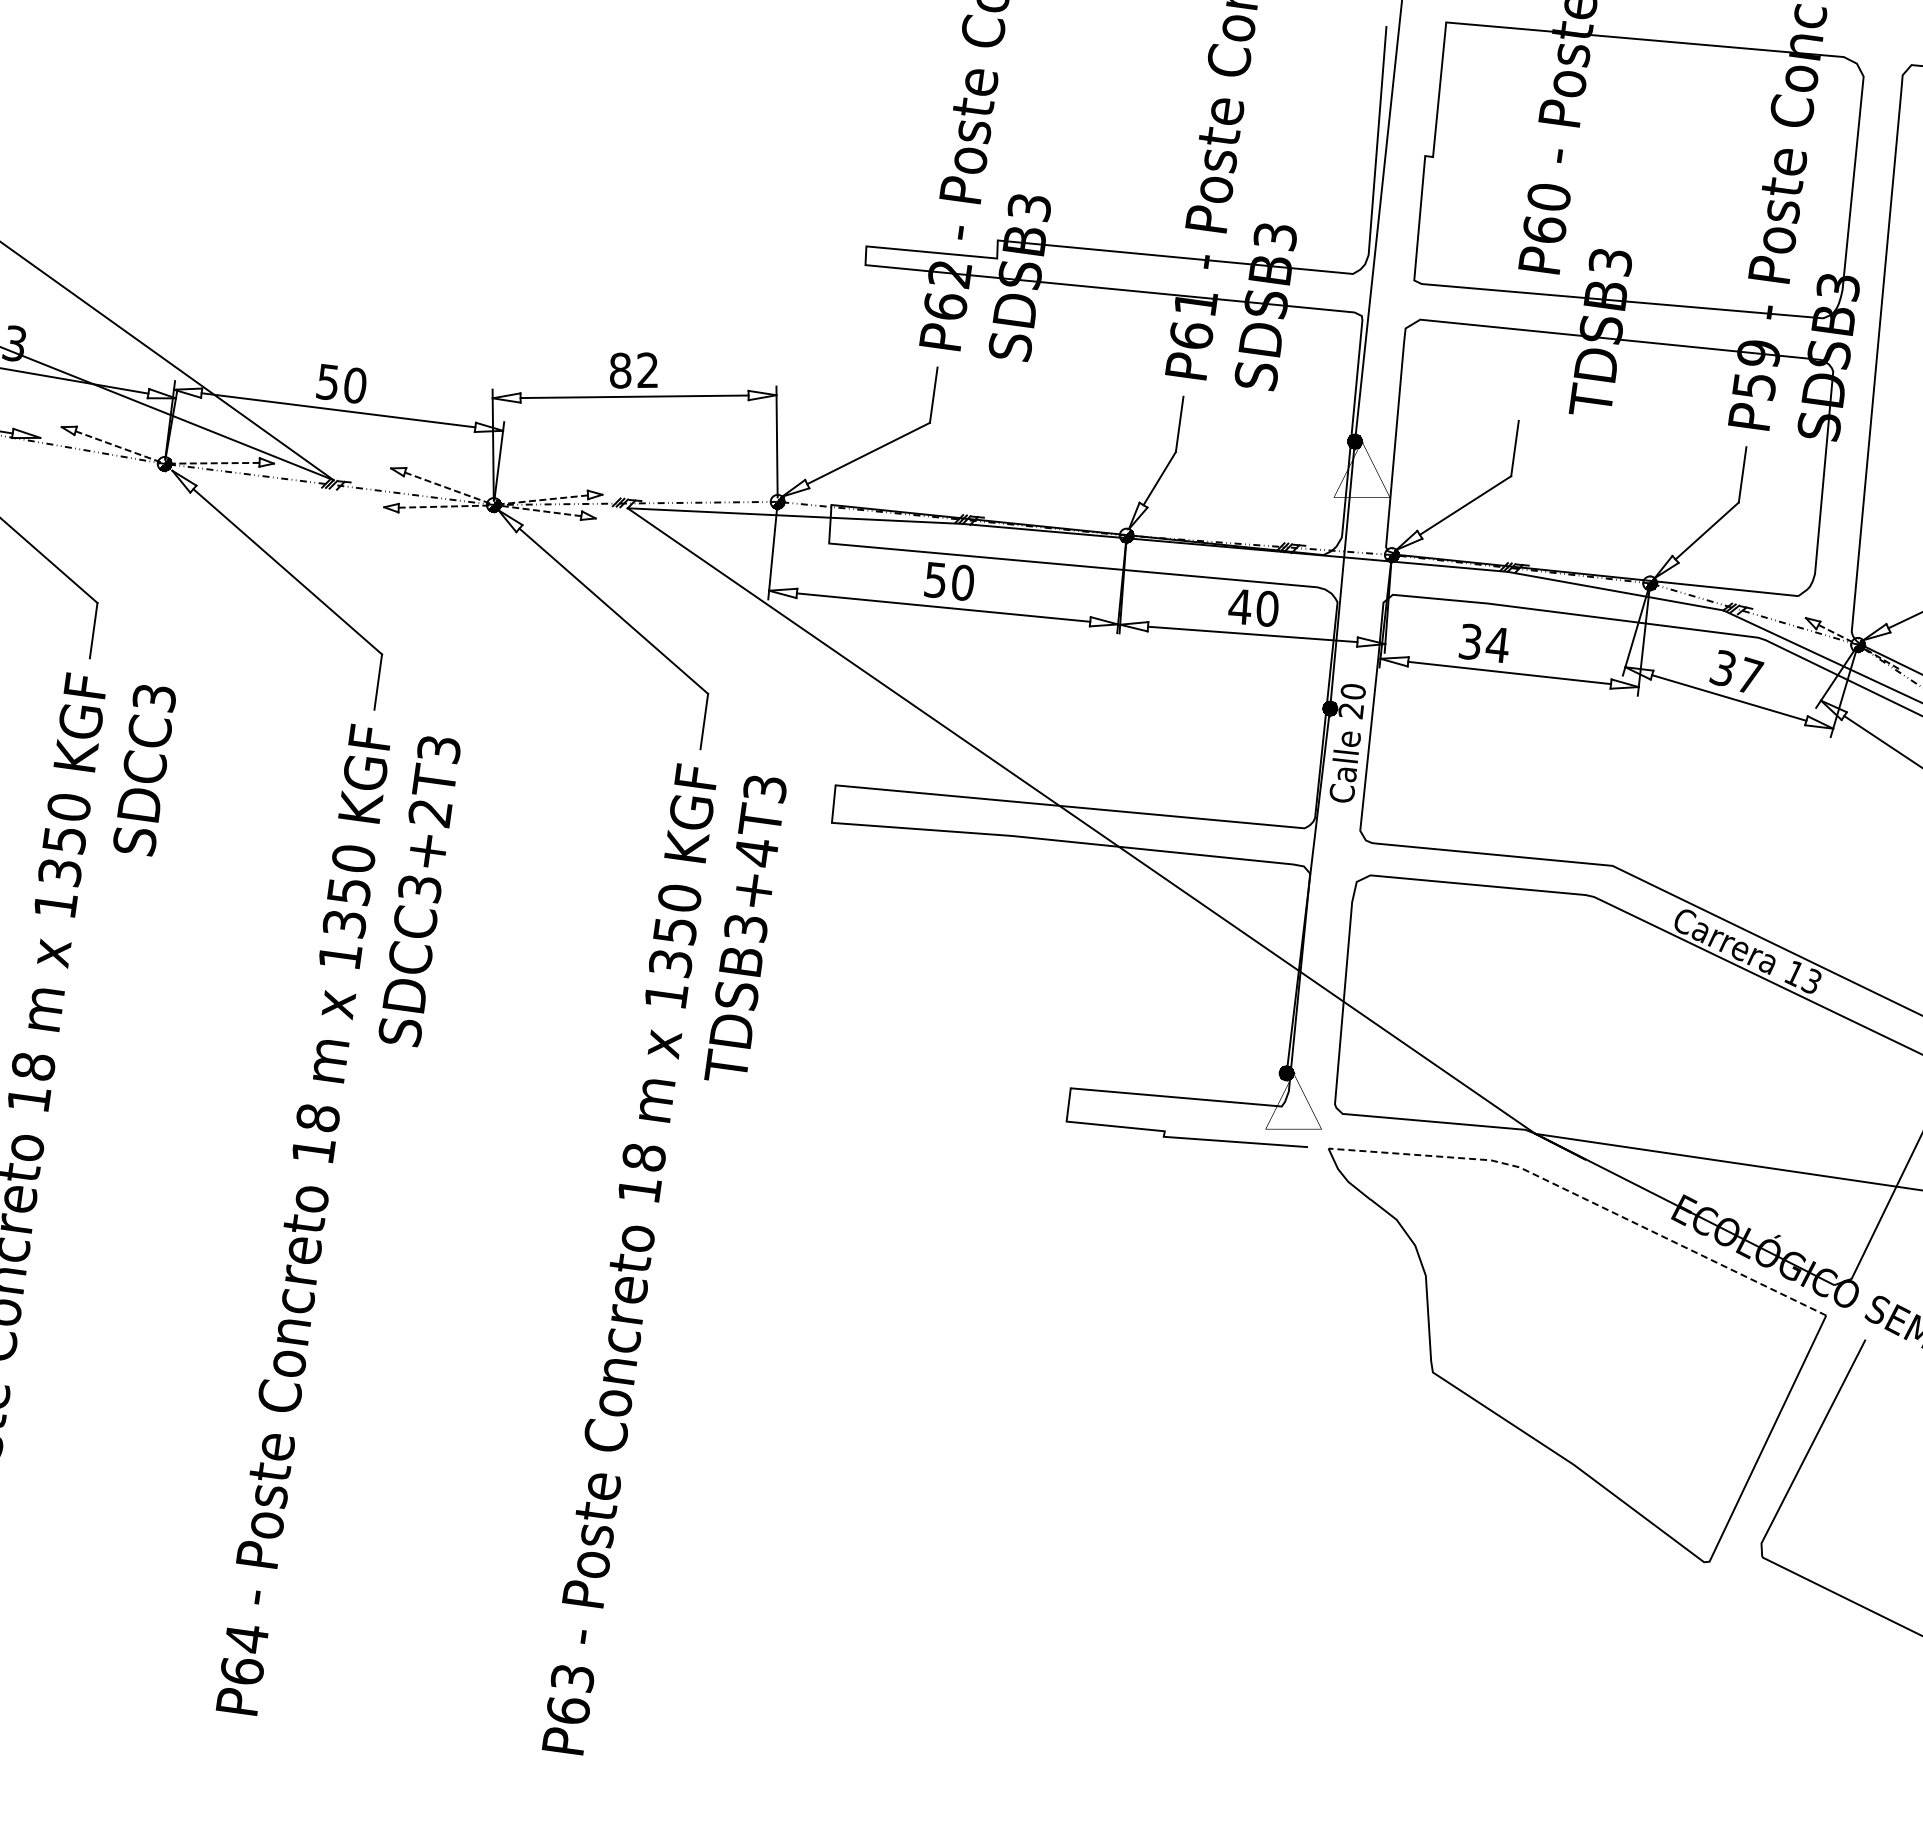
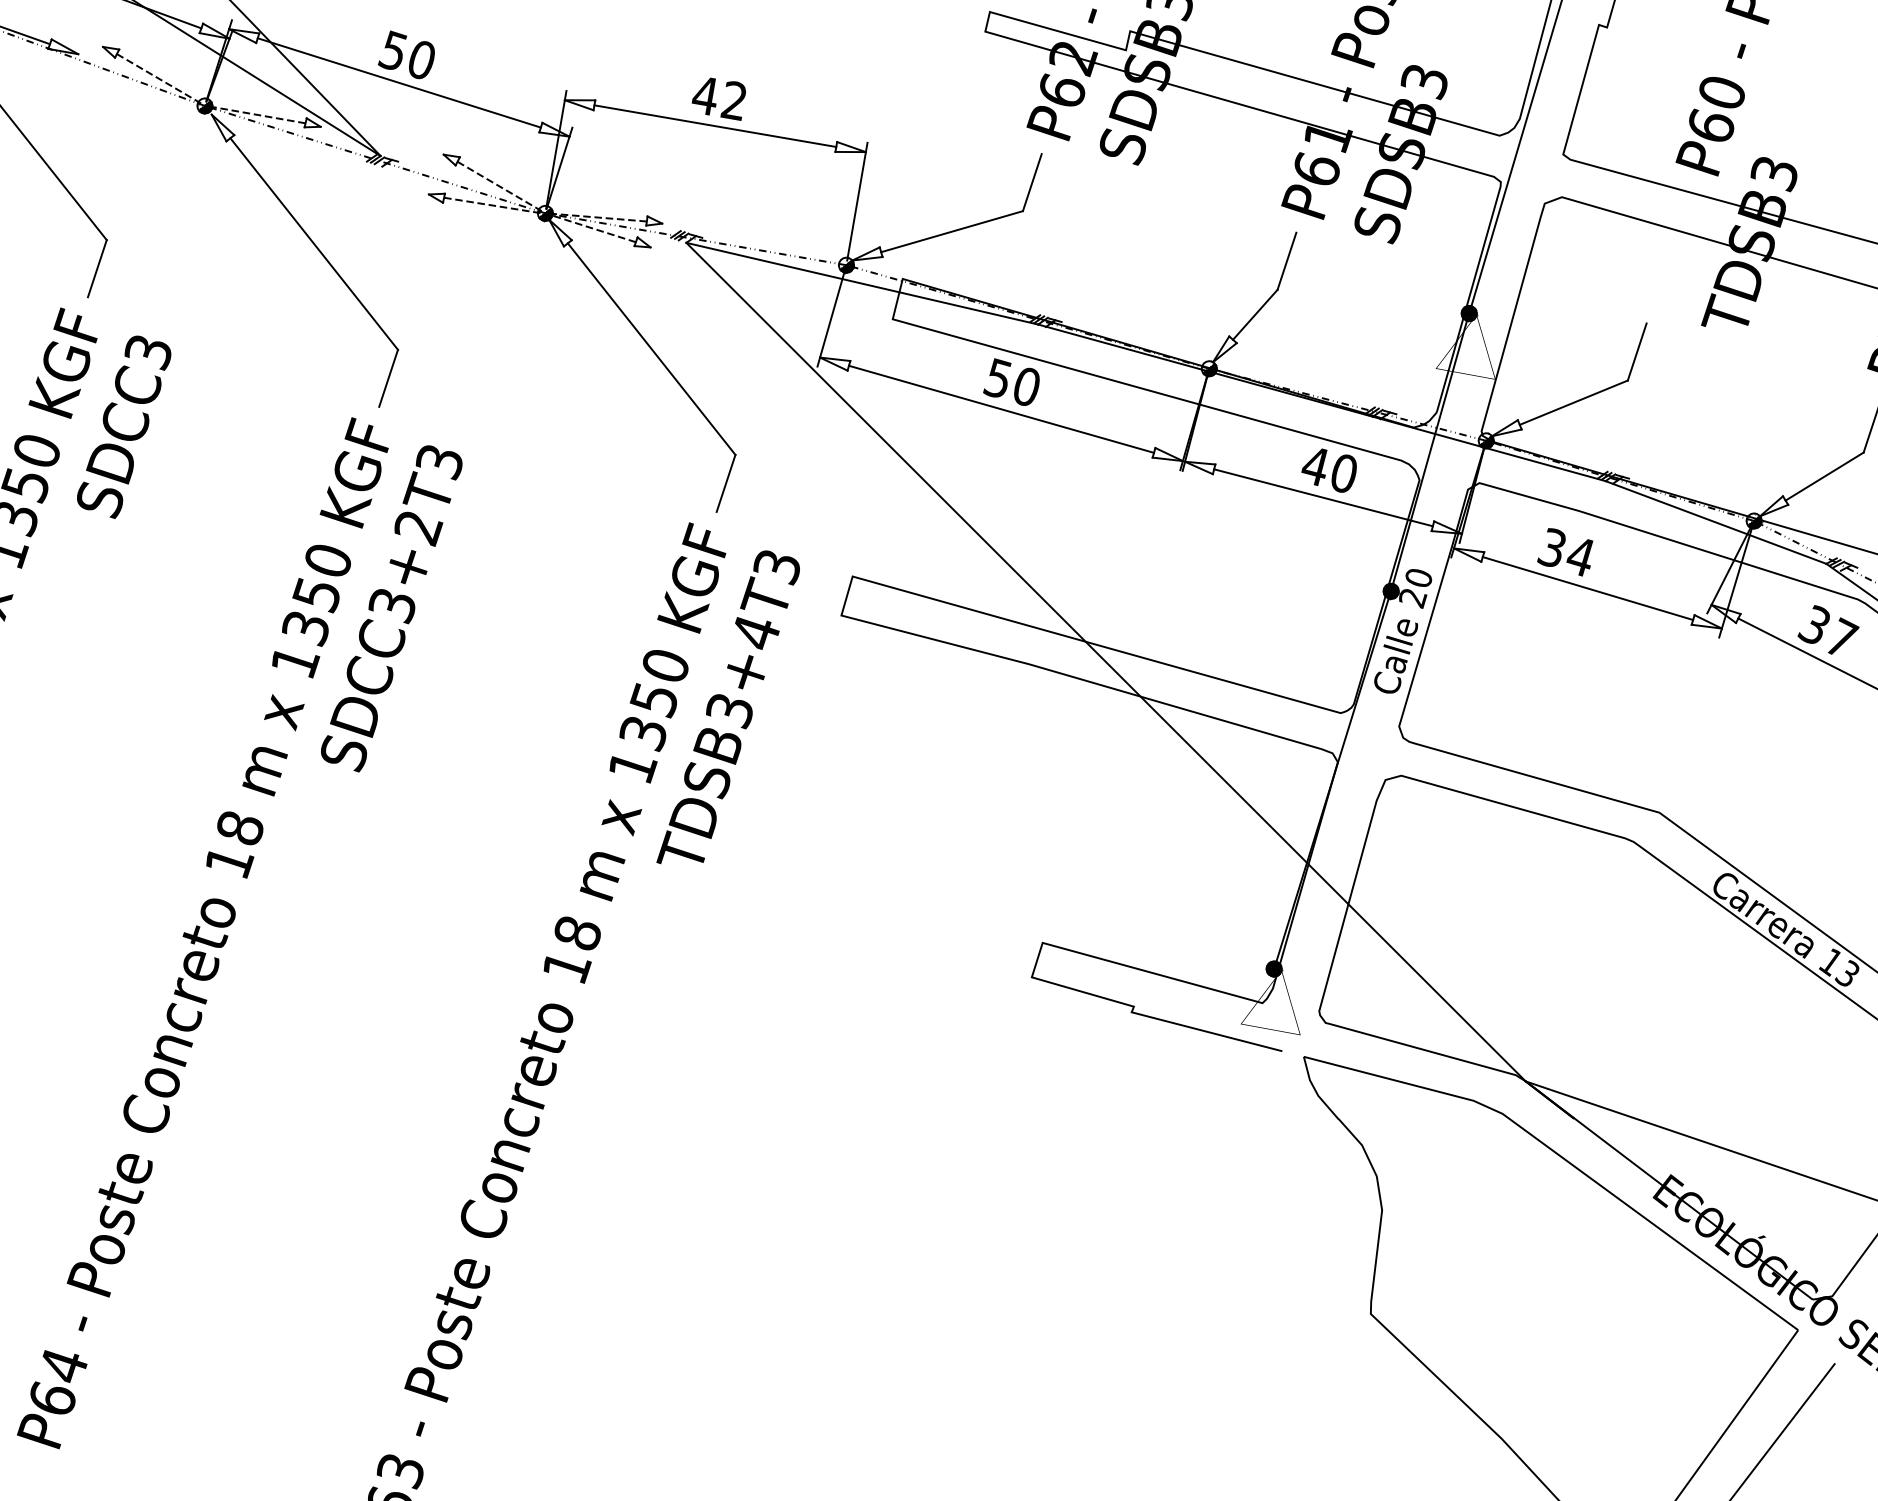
text: (620, 370) -> (705, 95), 82 -> 42
line: (1585, 1199) -> (1565, 1160), dashed -> solid

